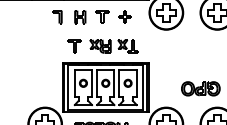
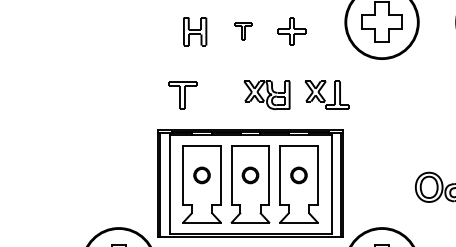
part: (102, 16) -> (243, 30), size x0.6
part: (57, 17) -> (145, 32), removed
part: (113, 46) -> (295, 95), moved

